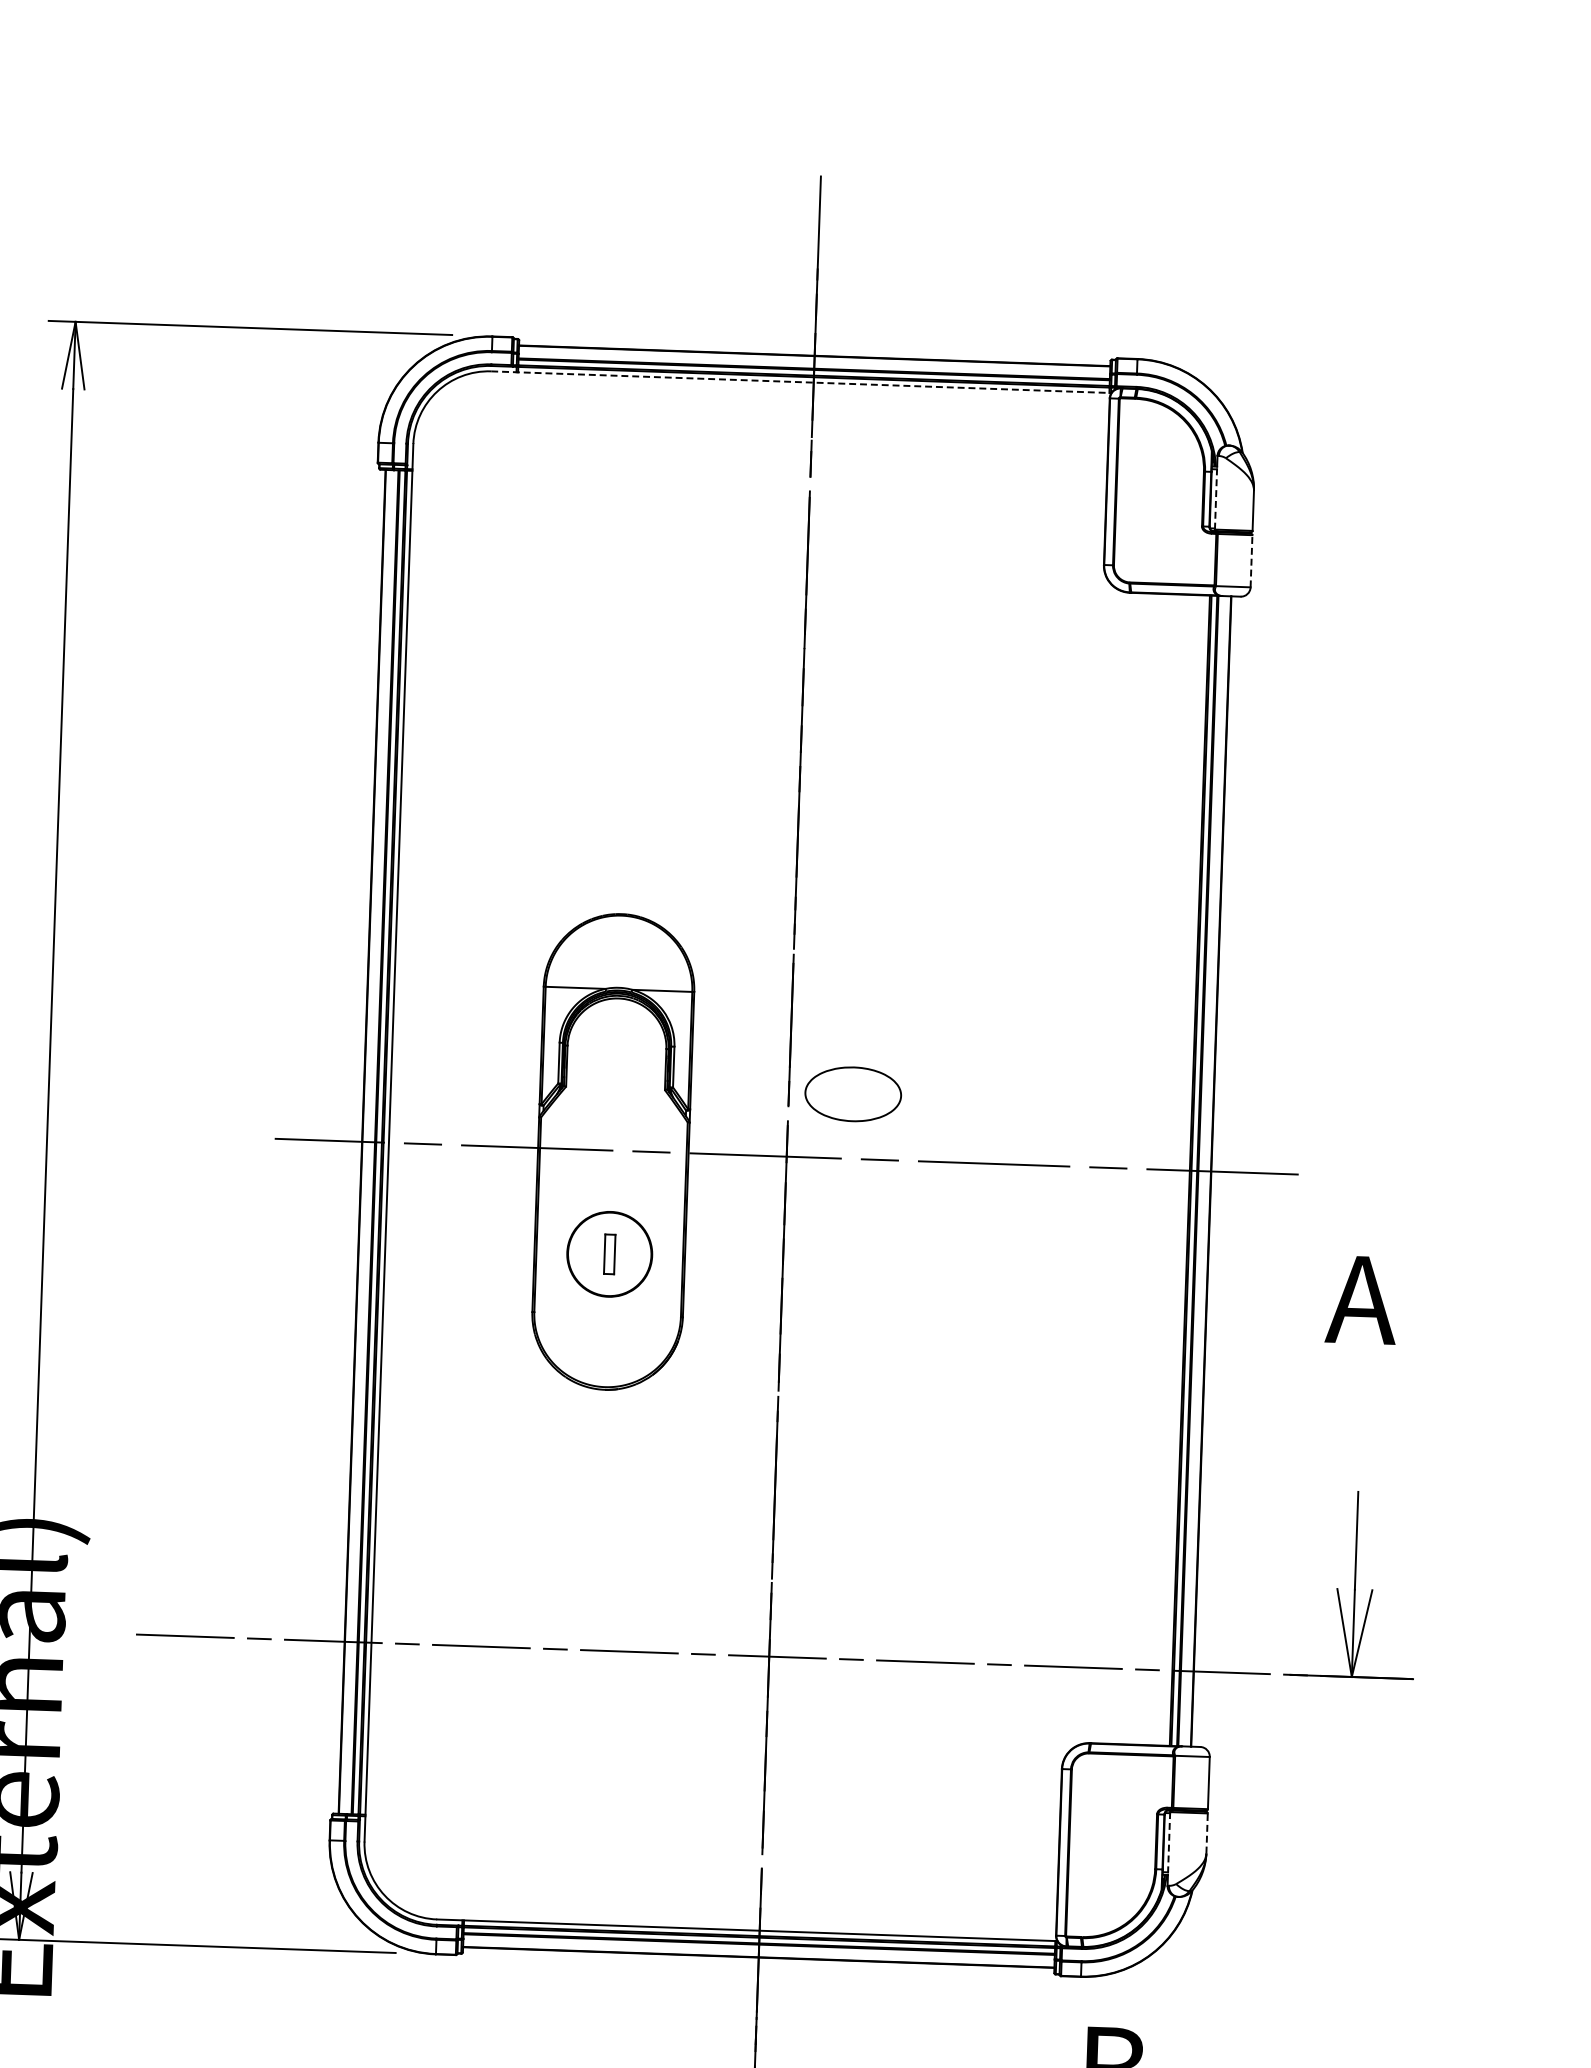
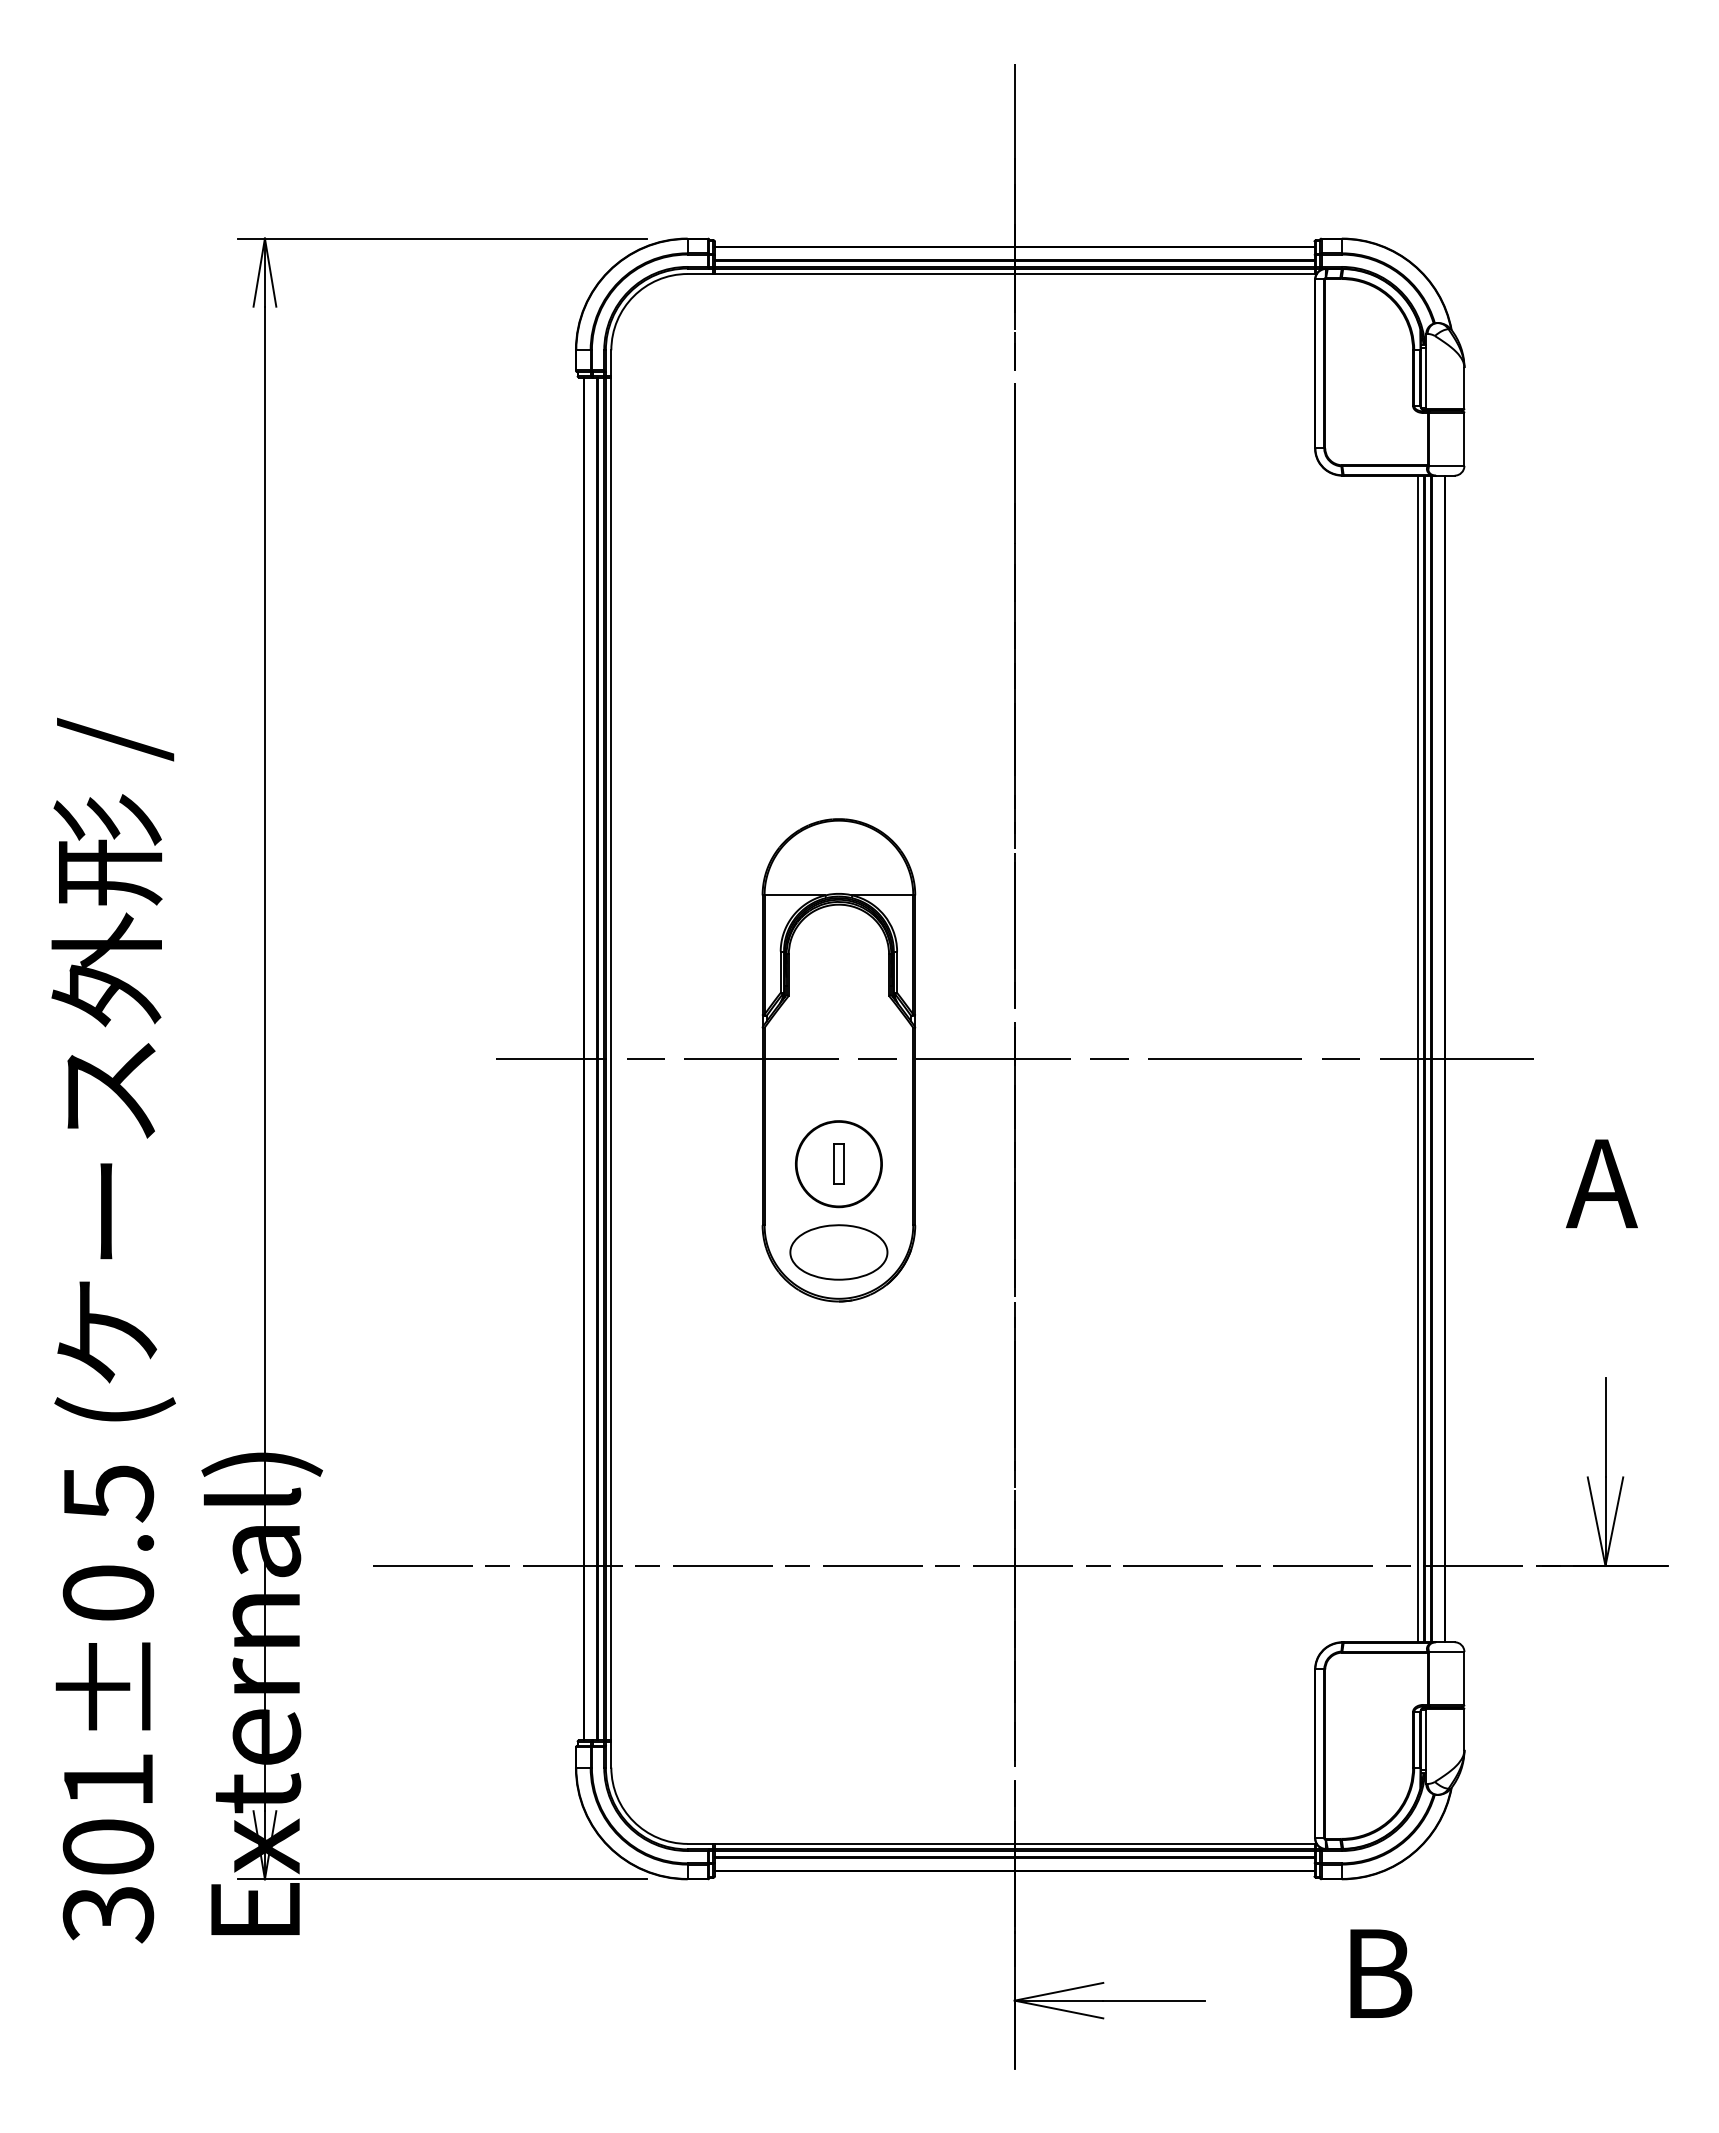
line: (801, 382) -> (1002, 274), dashed -> solid
line: (1216, 497) -> (1426, 376), dashed -> solid
line: (1251, 560) -> (1464, 438), dashed -> solid
part: (852, 1094) -> (838, 1252), moved
line: (1184, 1170) -> (1418, 1058), added
line: (1207, 1833) -> (1464, 1729), dashed -> solid
line: (1169, 1843) -> (1426, 1741), dashed -> solid

